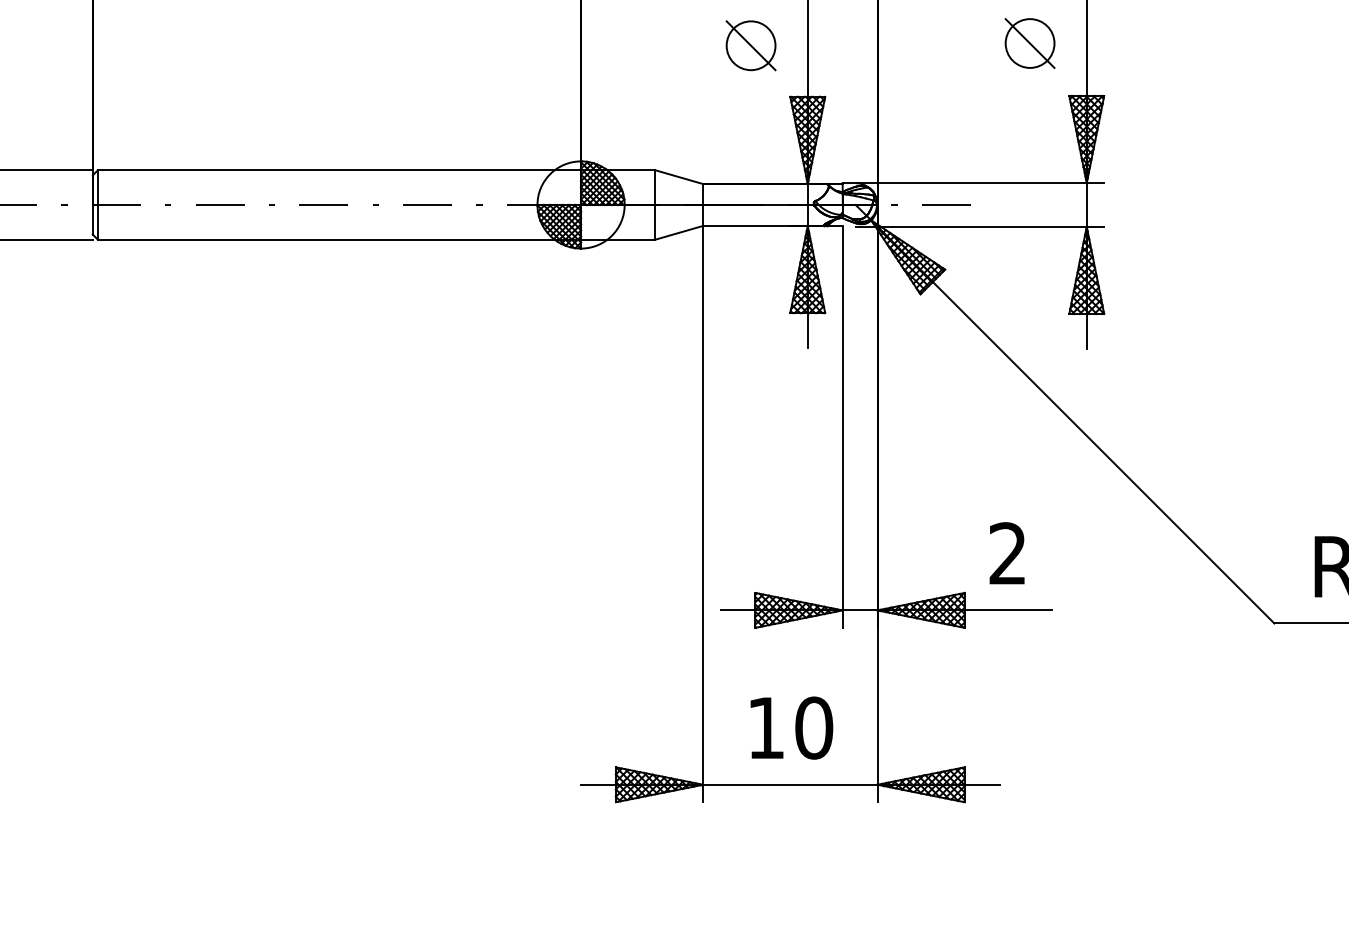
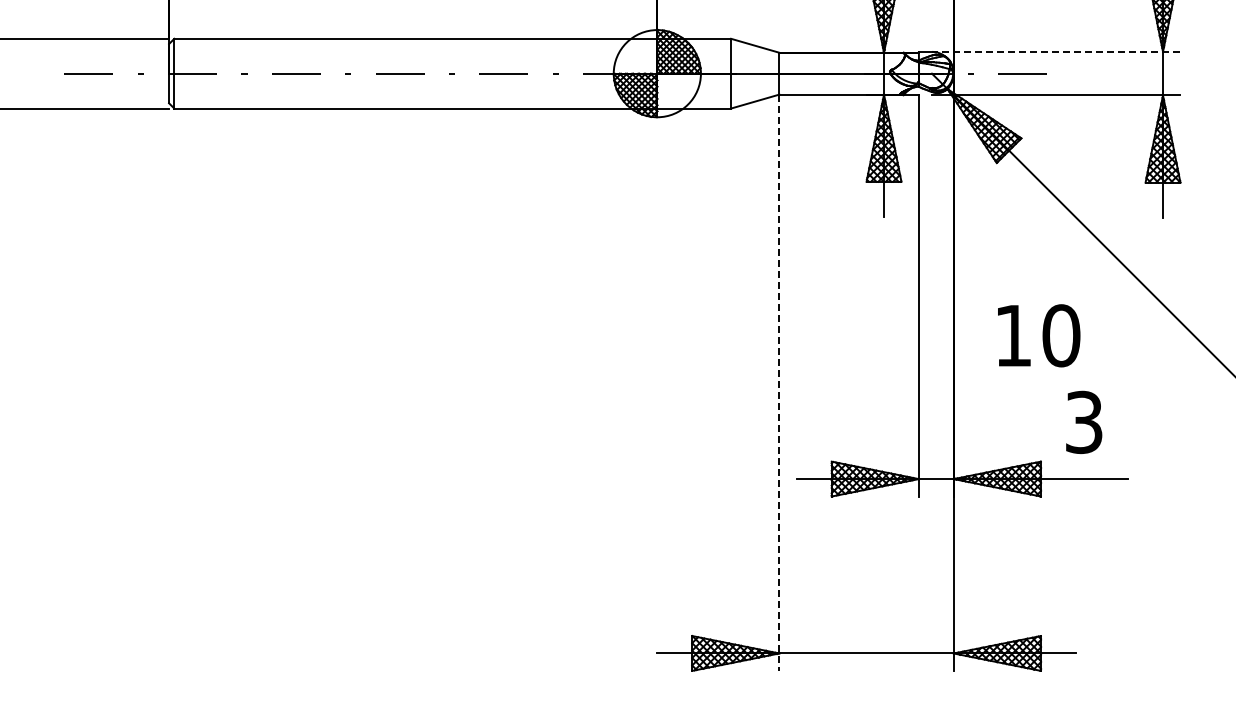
line: (979, 183) -> (1055, 52), solid -> dashed
line: (703, 514) -> (779, 383), solid -> dashed
text: (1007, 553) -> (1083, 422), 2 -> 3
text: (791, 727) -> (1038, 335), moved

